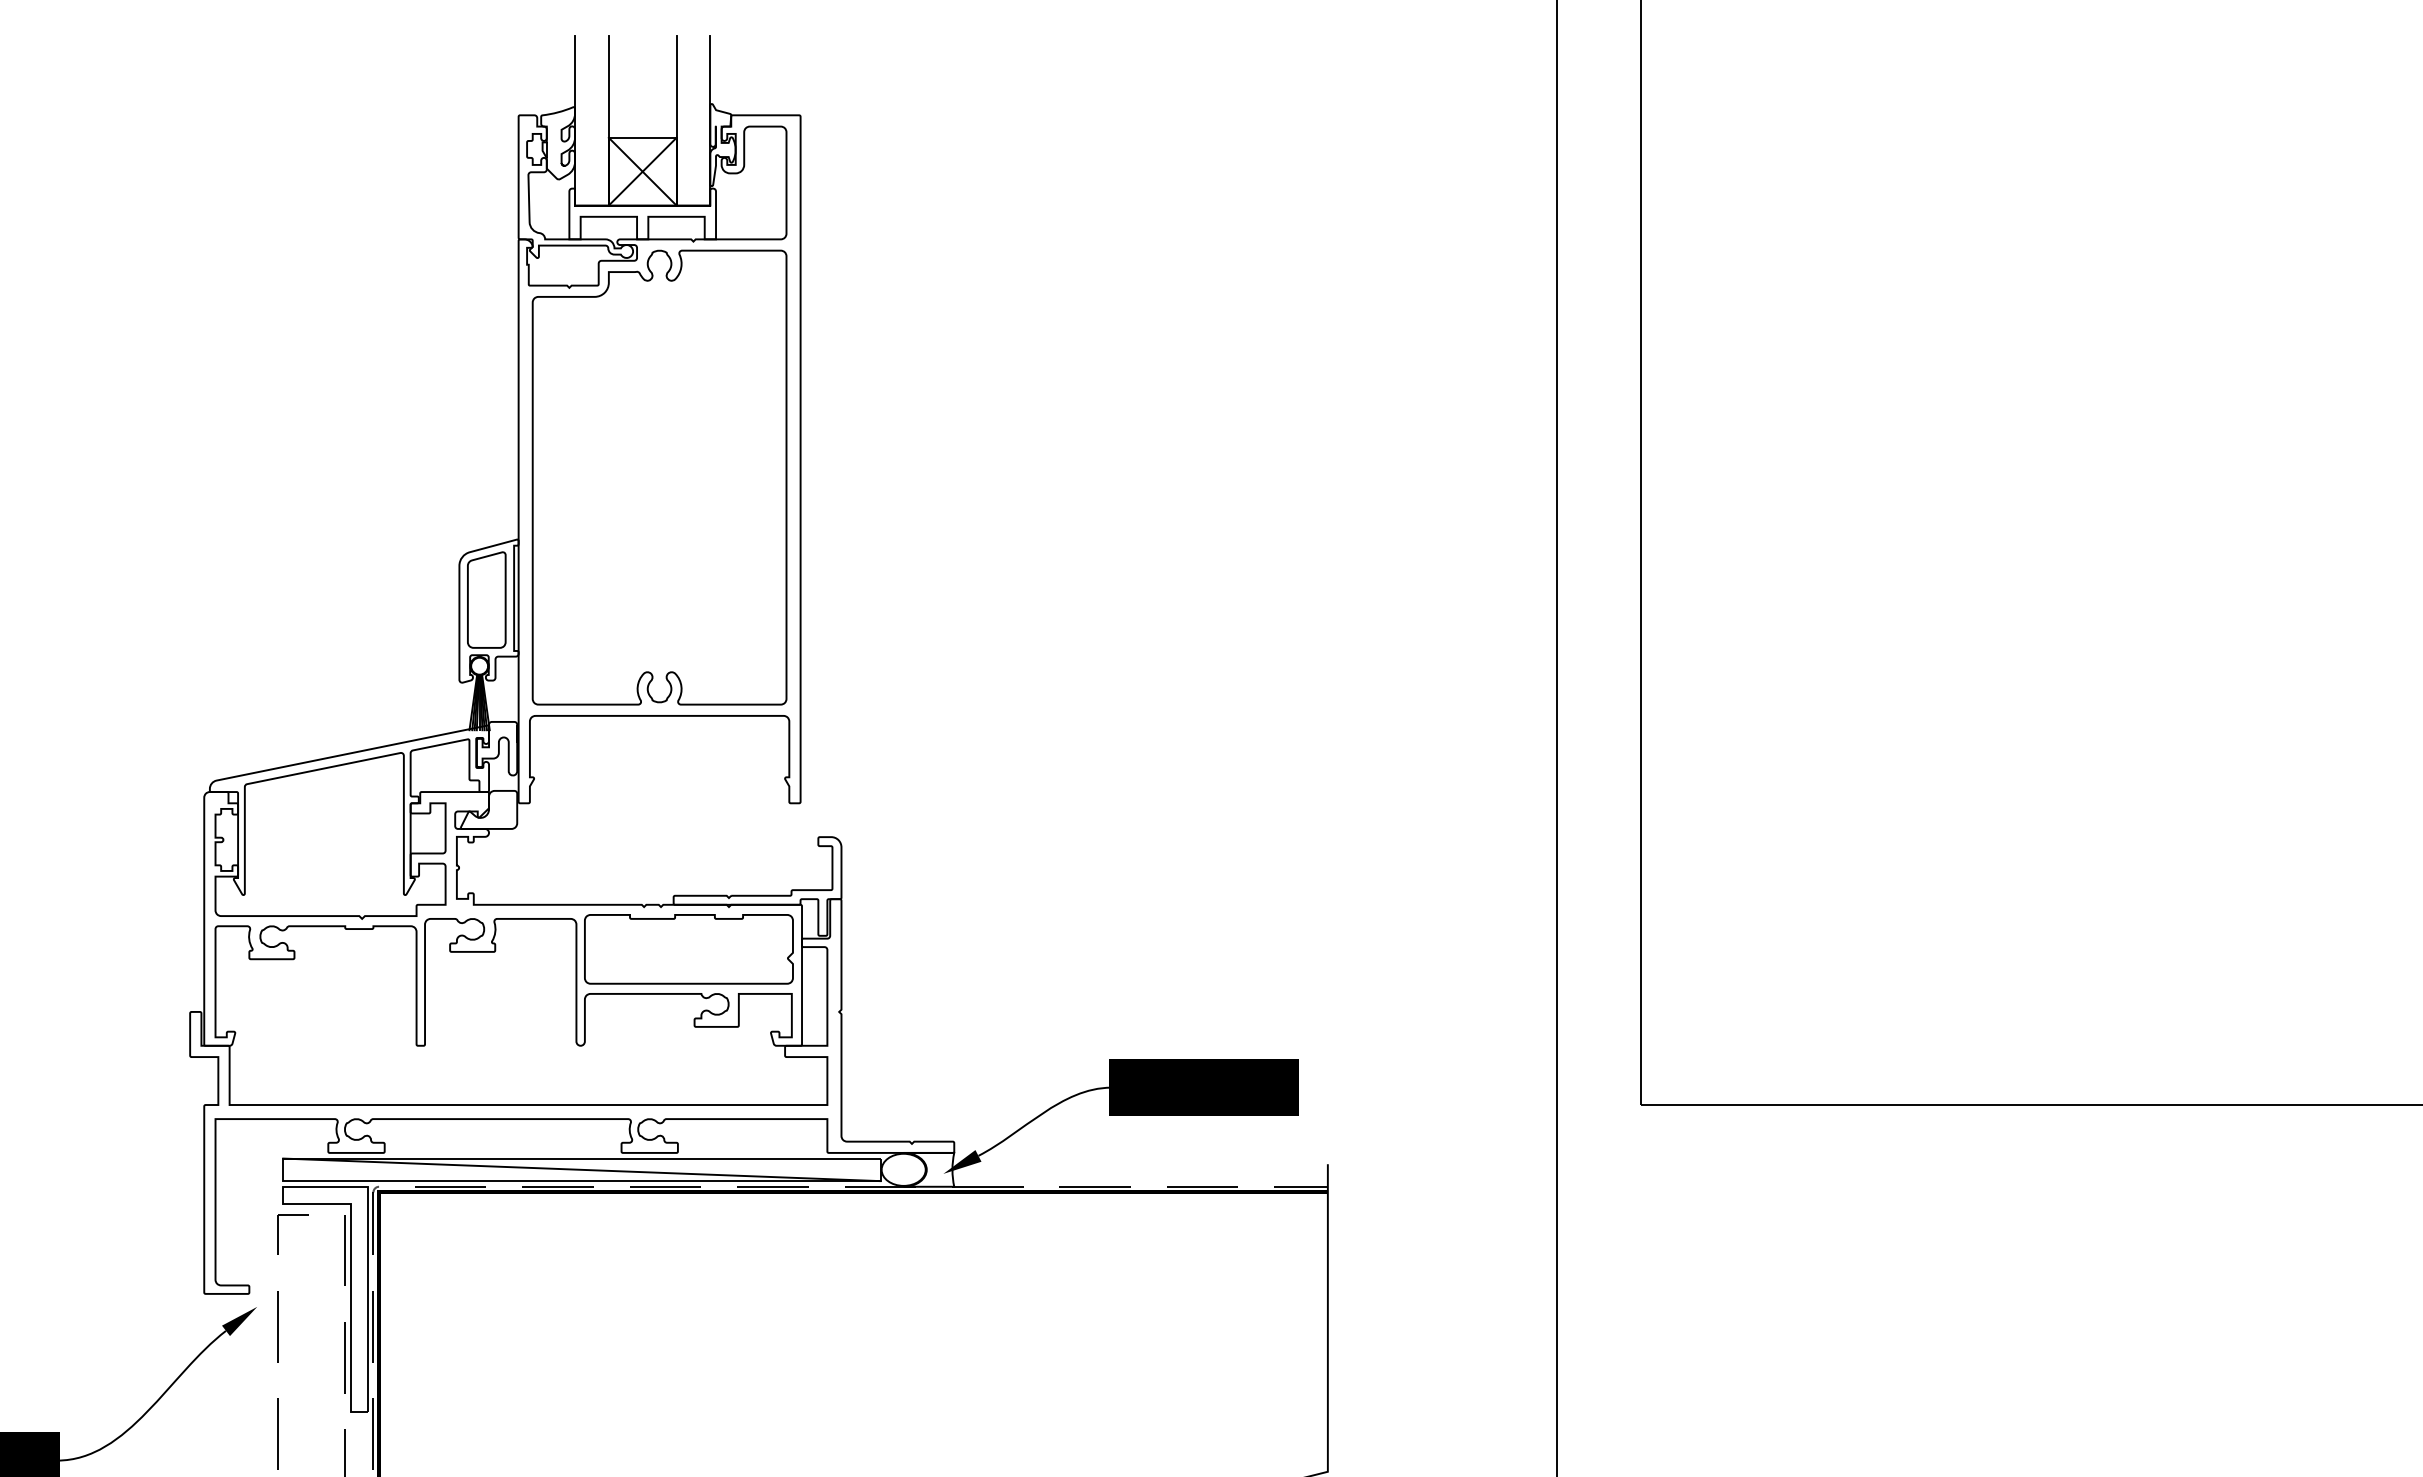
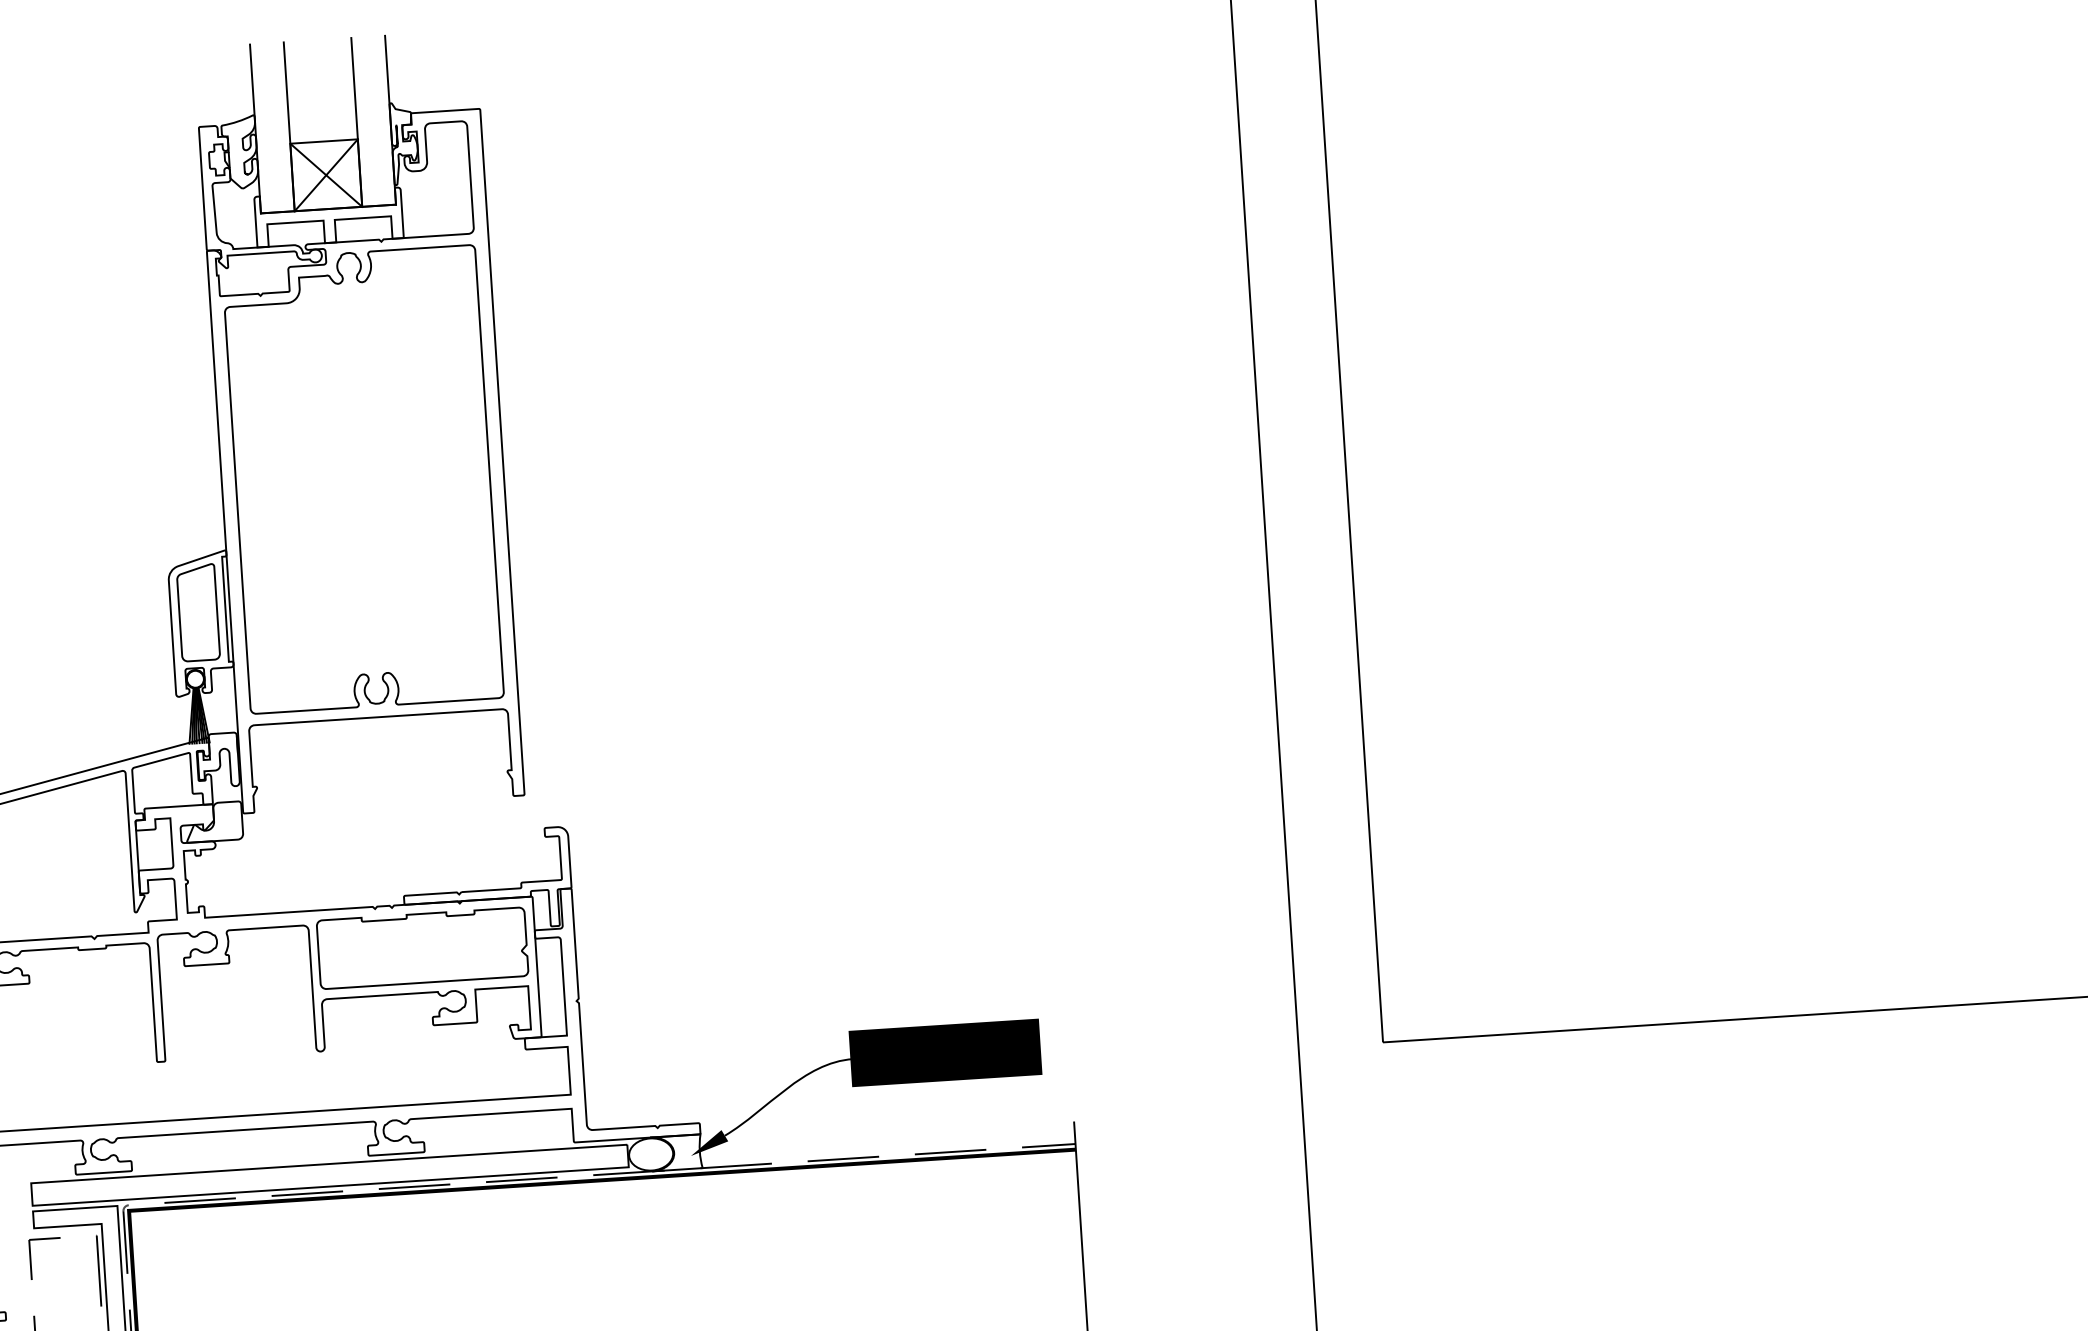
line: (581, 1169) -> (329, 1174), removed

